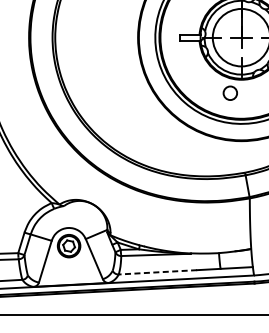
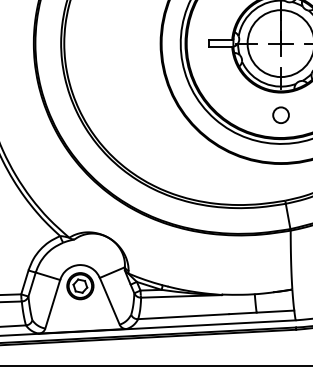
circle: (229, 92) -> (280, 114), moved
line: (157, 272) -> (183, 316), dashed -> solid

